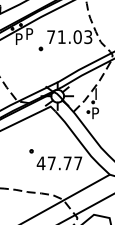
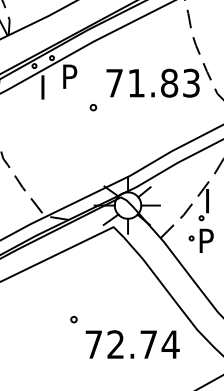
text: (19, 36) -> (48, 81), P -> I
text: (77, 36) -> (169, 81), 71.03 -> 71.83
text: (59, 163) -> (131, 344), 47.77 -> 72.74

